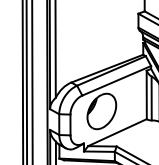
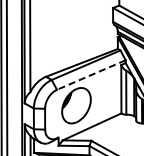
line: (116, 81) -> (91, 75), solid -> dashed

